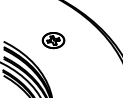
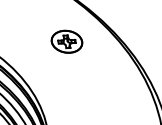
part: (53, 40) -> (66, 41), moved

